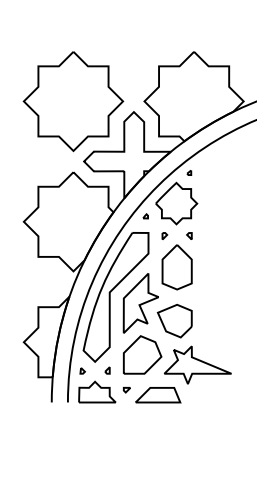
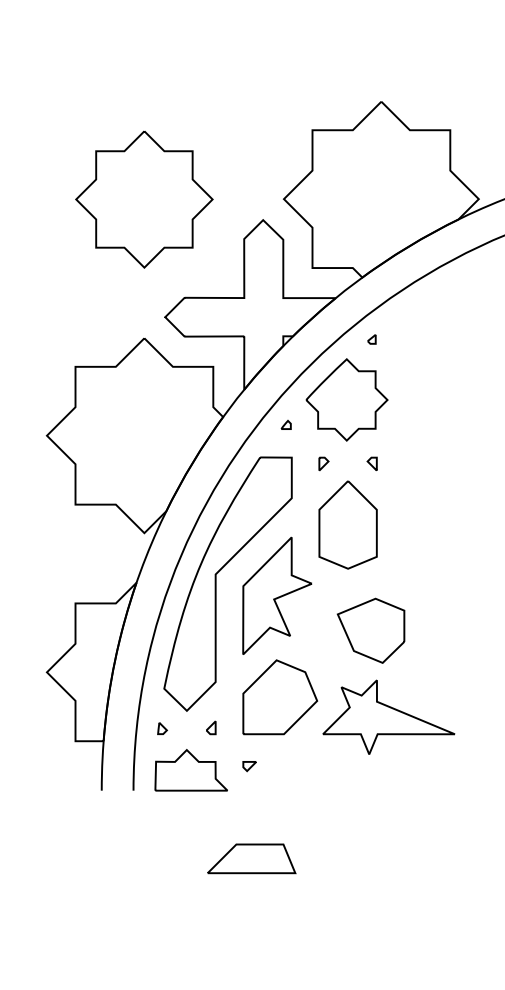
part: (73, 101) -> (144, 199), size x0.7
part: (174, 321) -> (370, 631), moved
part: (158, 395) -> (252, 859), moved

